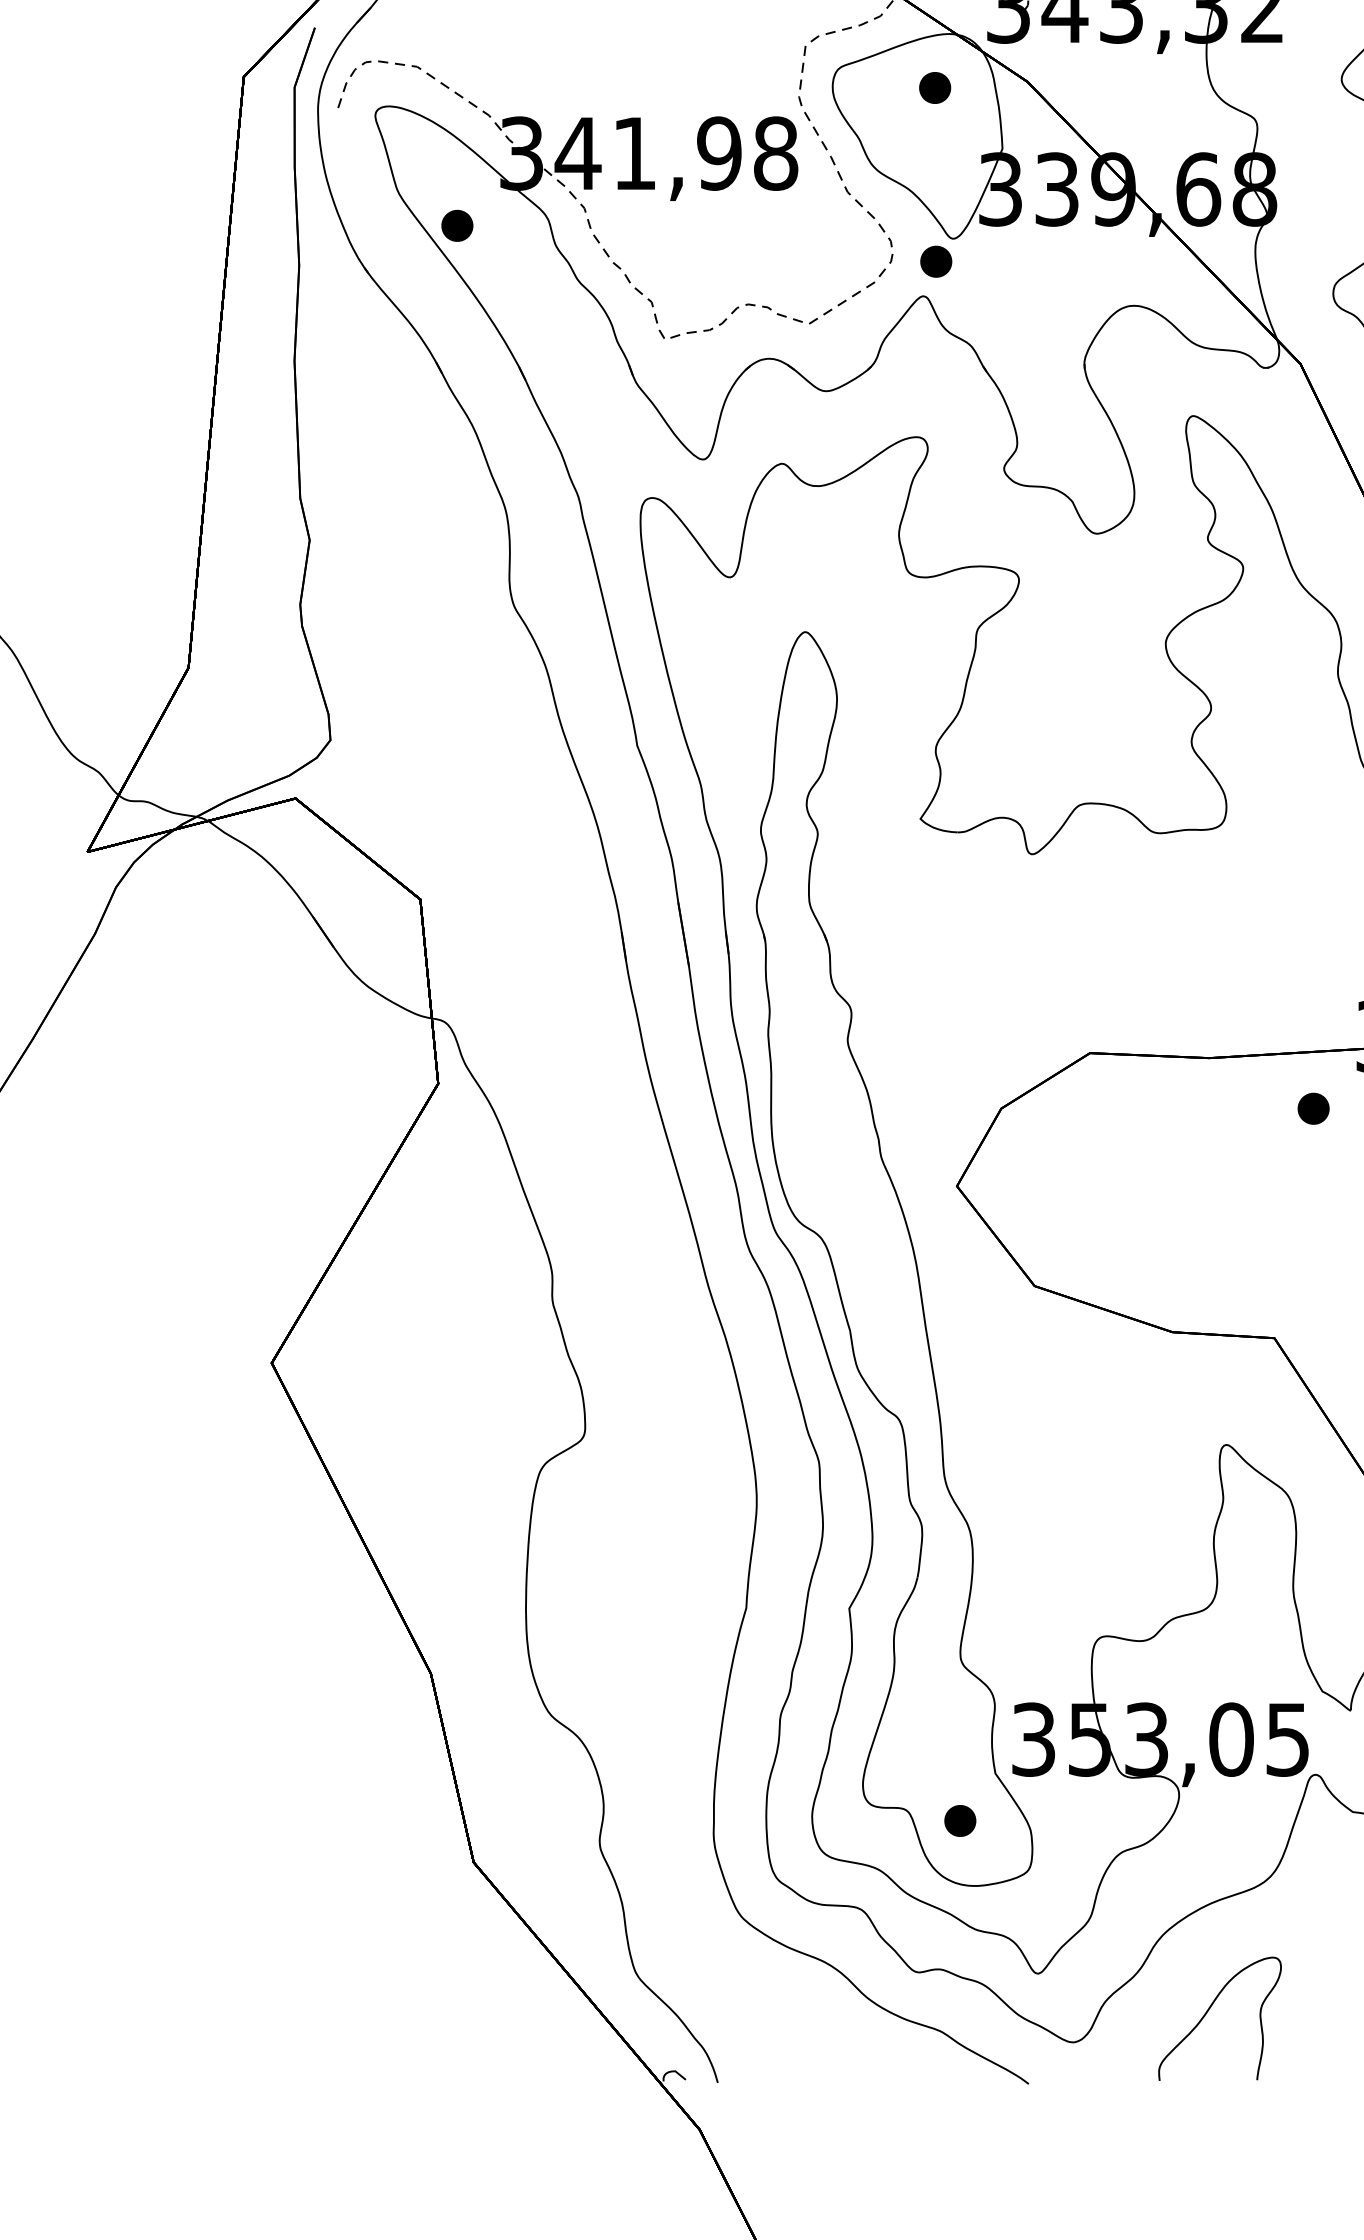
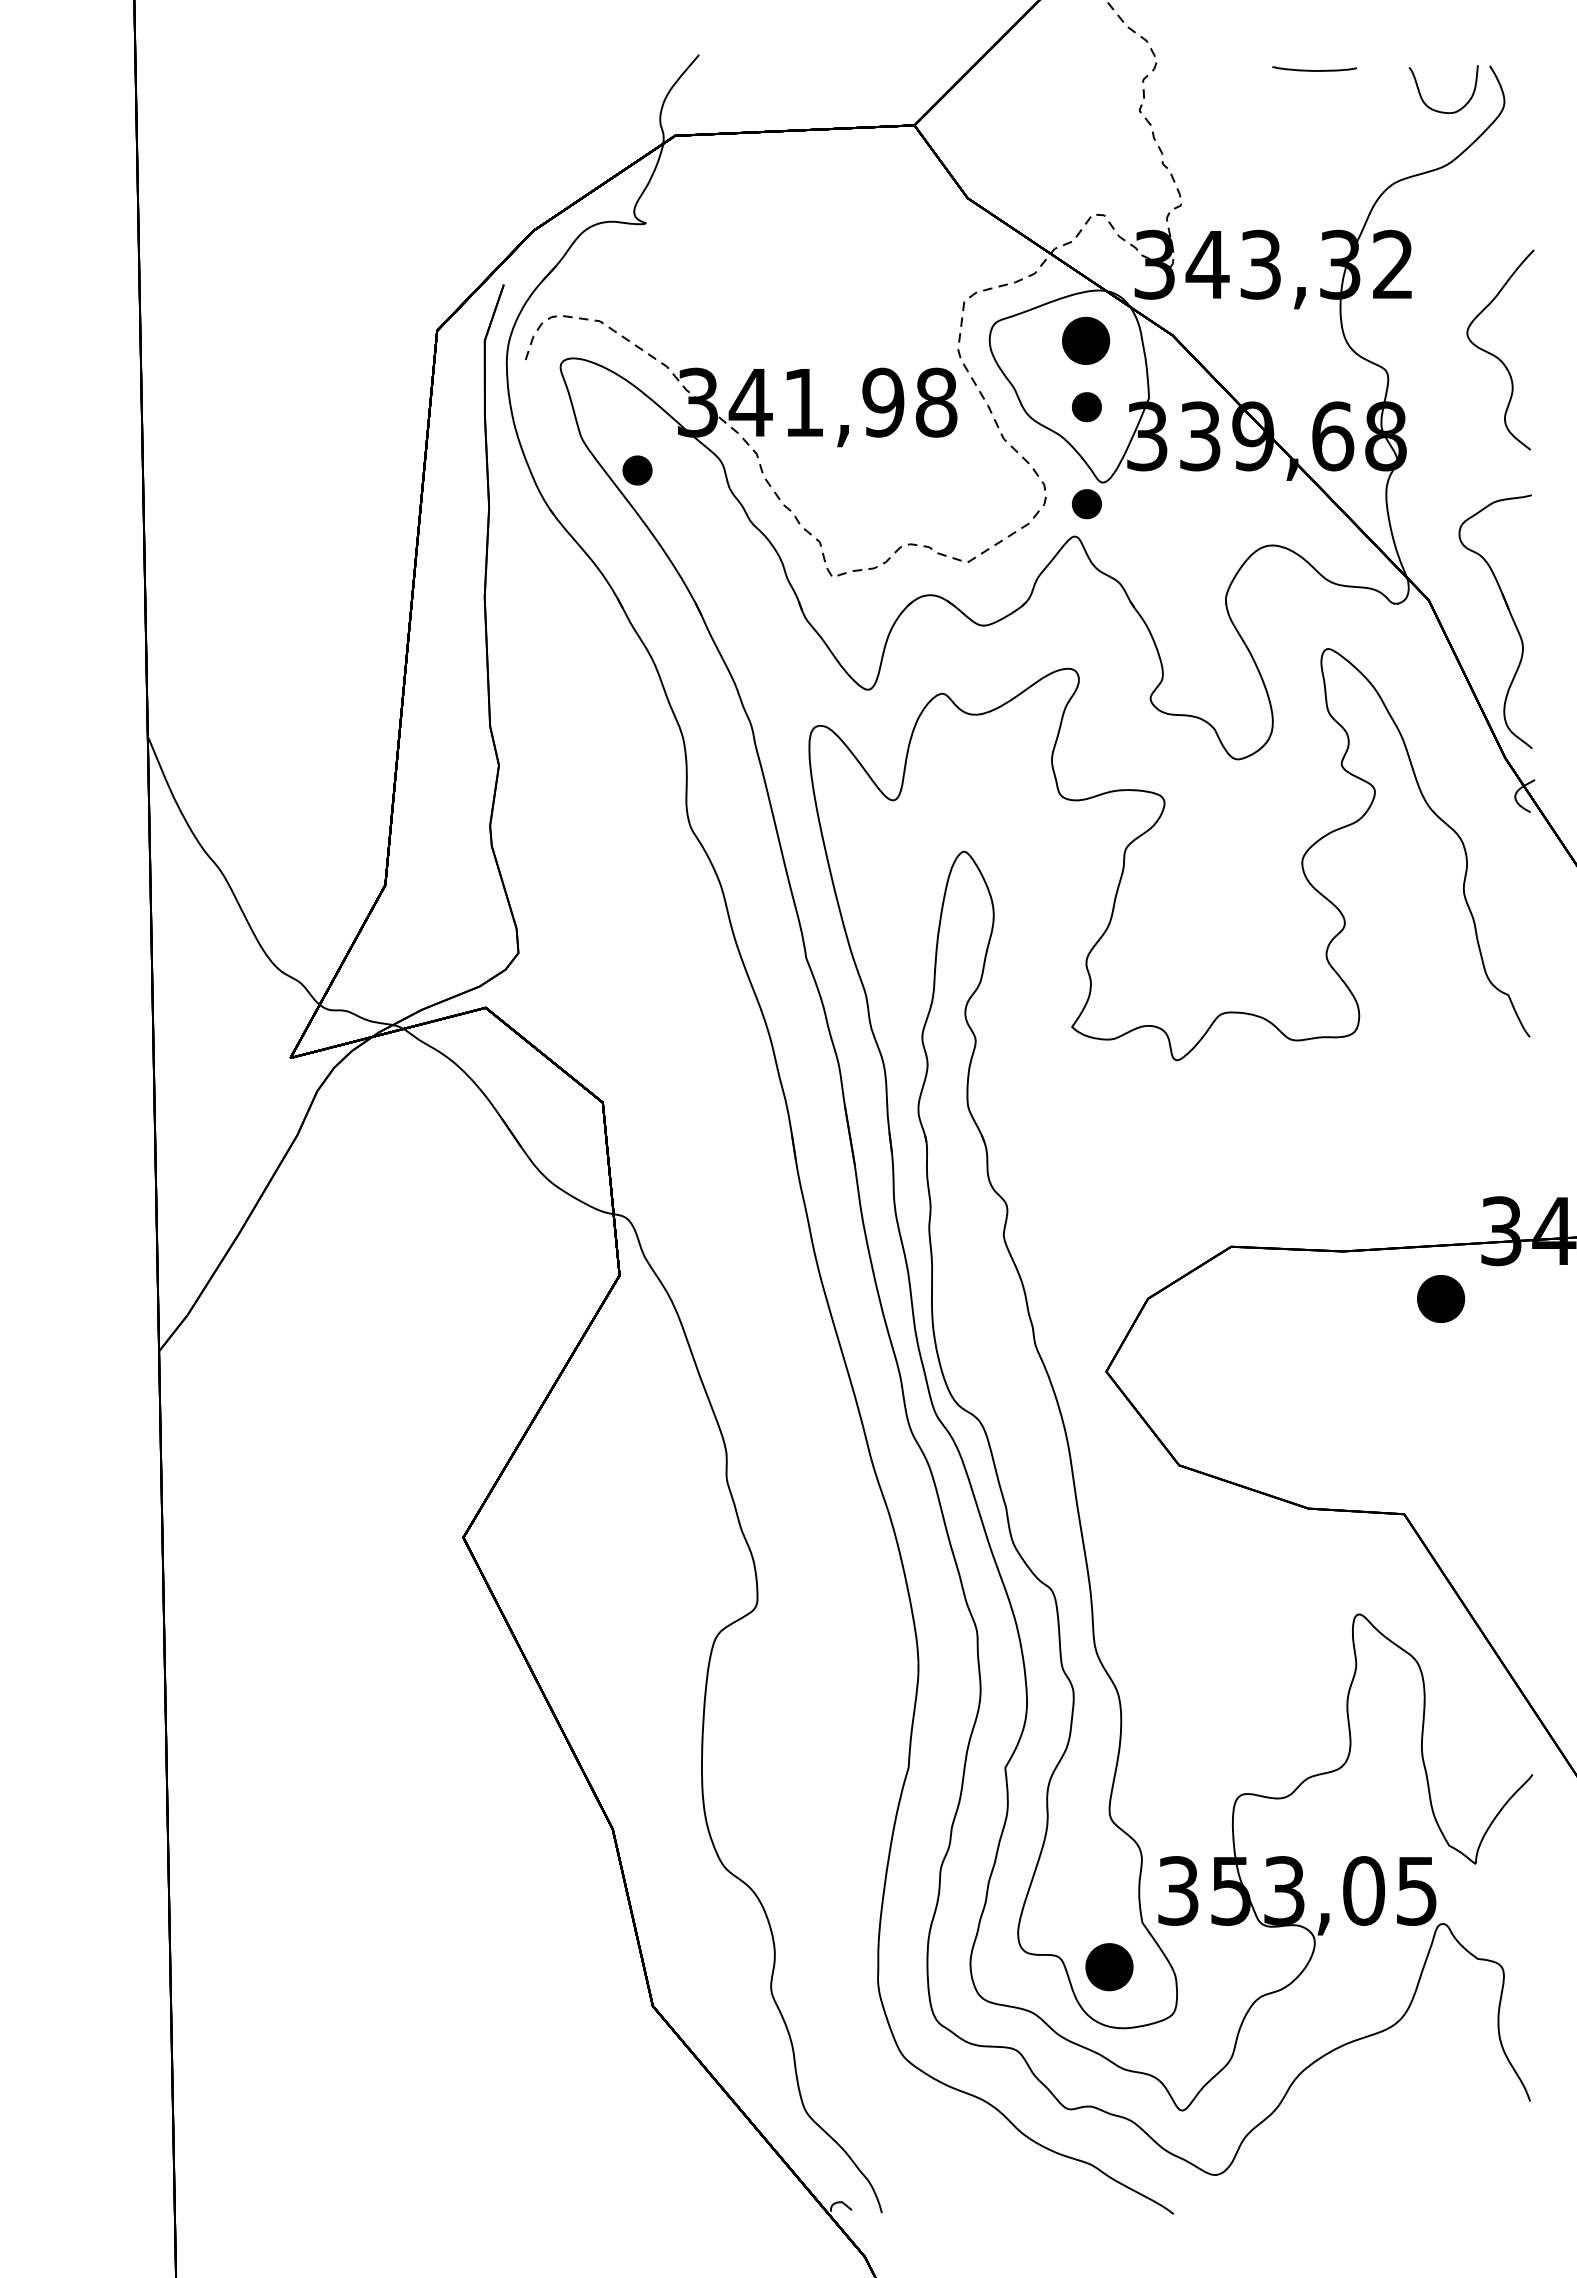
part: (934, 88) -> (1085, 341), size x1.6
part: (935, 158) -> (1086, 407), added
part: (1313, 1108) -> (1440, 1298), size x1.6
part: (960, 1821) -> (1109, 1967), size x1.6
curve: (1208, 2011) -> (1342, 2146), removed

